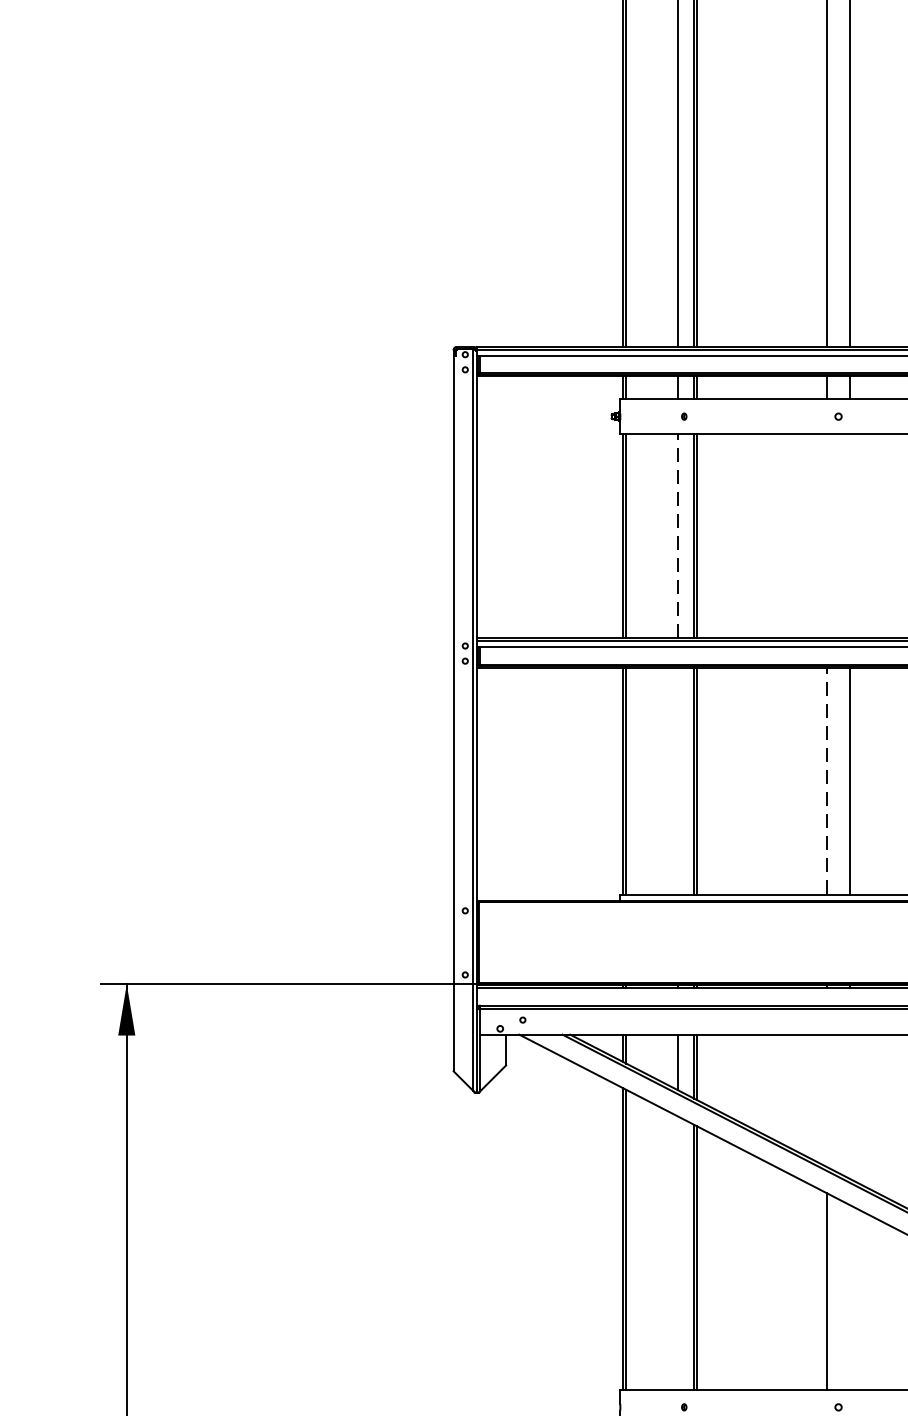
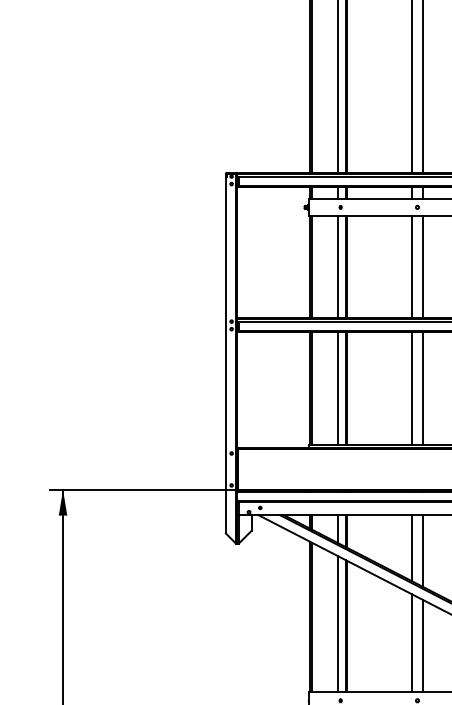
line: (826, 535) -> (411, 266), added
line: (850, 535) -> (423, 266), added
line: (677, 537) -> (337, 267), dashed -> solid
line: (677, 780) -> (337, 388), added
line: (826, 780) -> (411, 388), dashed -> solid
line: (826, 1101) -> (411, 548), added
line: (850, 1105) -> (423, 550), added
line: (677, 1252) -> (337, 623), added
line: (850, 1298) -> (423, 646), added

